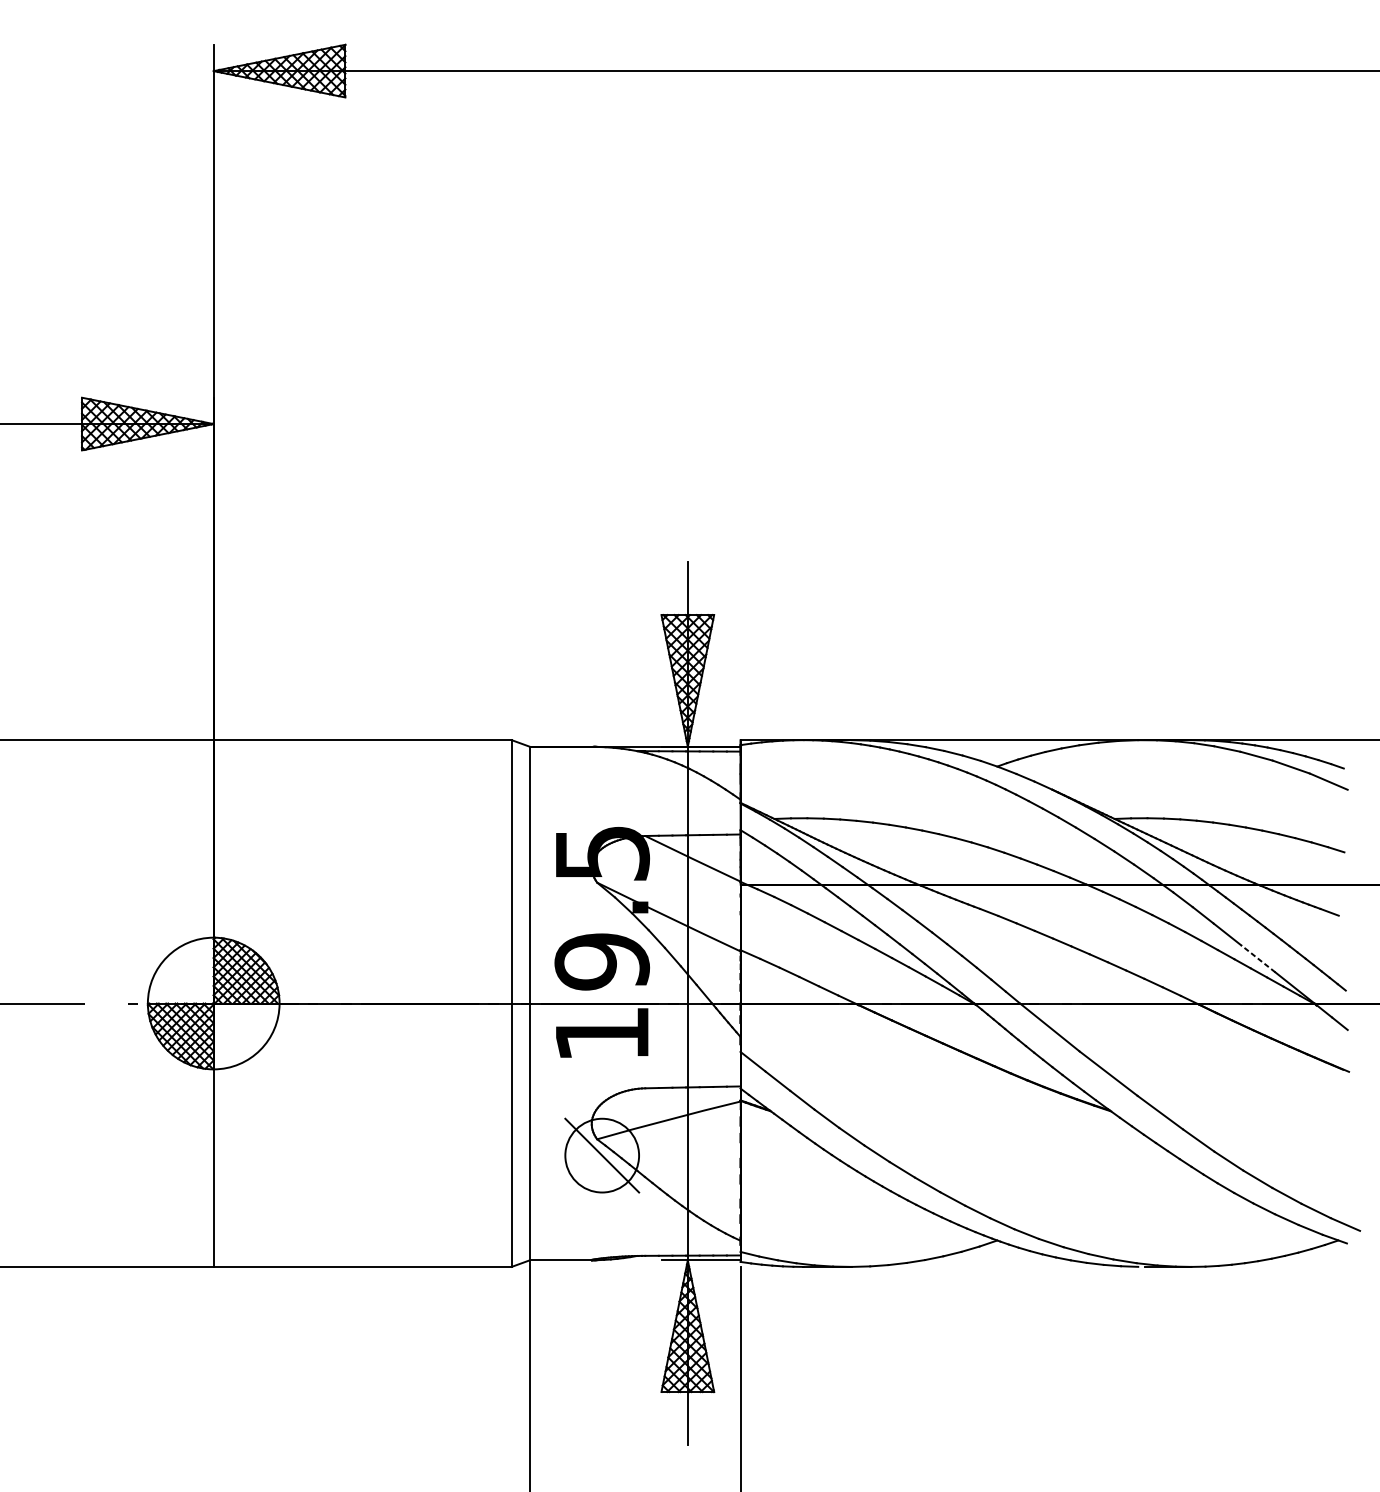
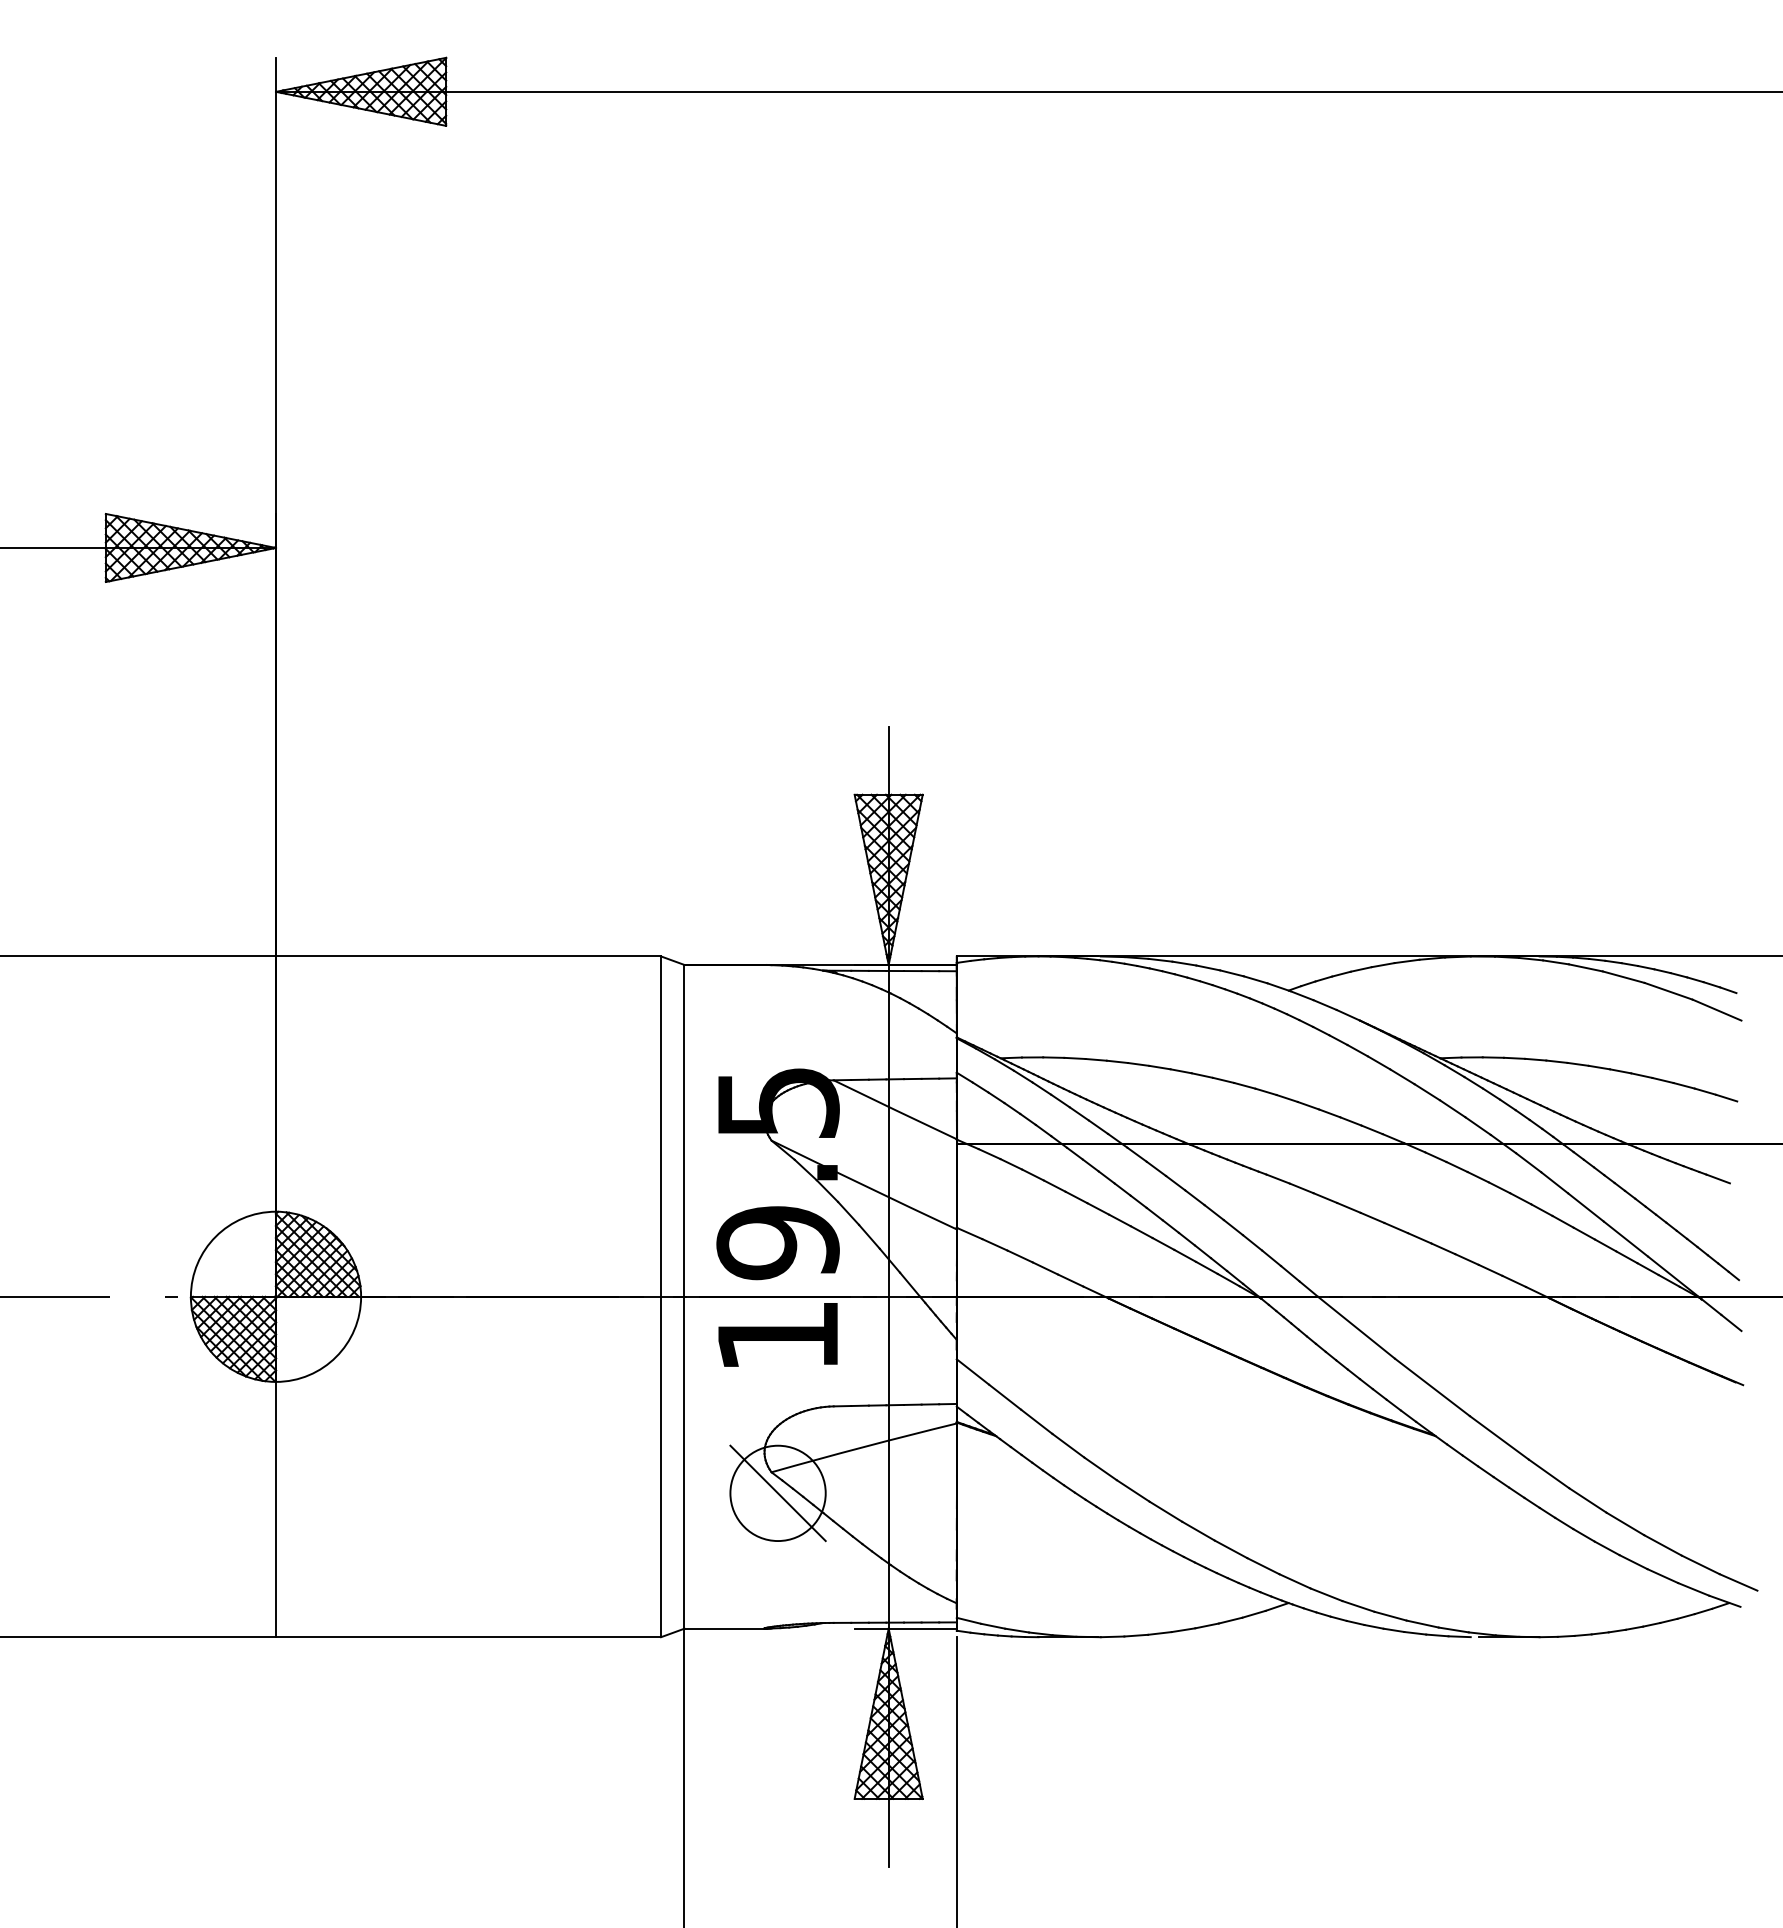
line: (1257, 958) -> (1625, 1238), dashed -> solid

